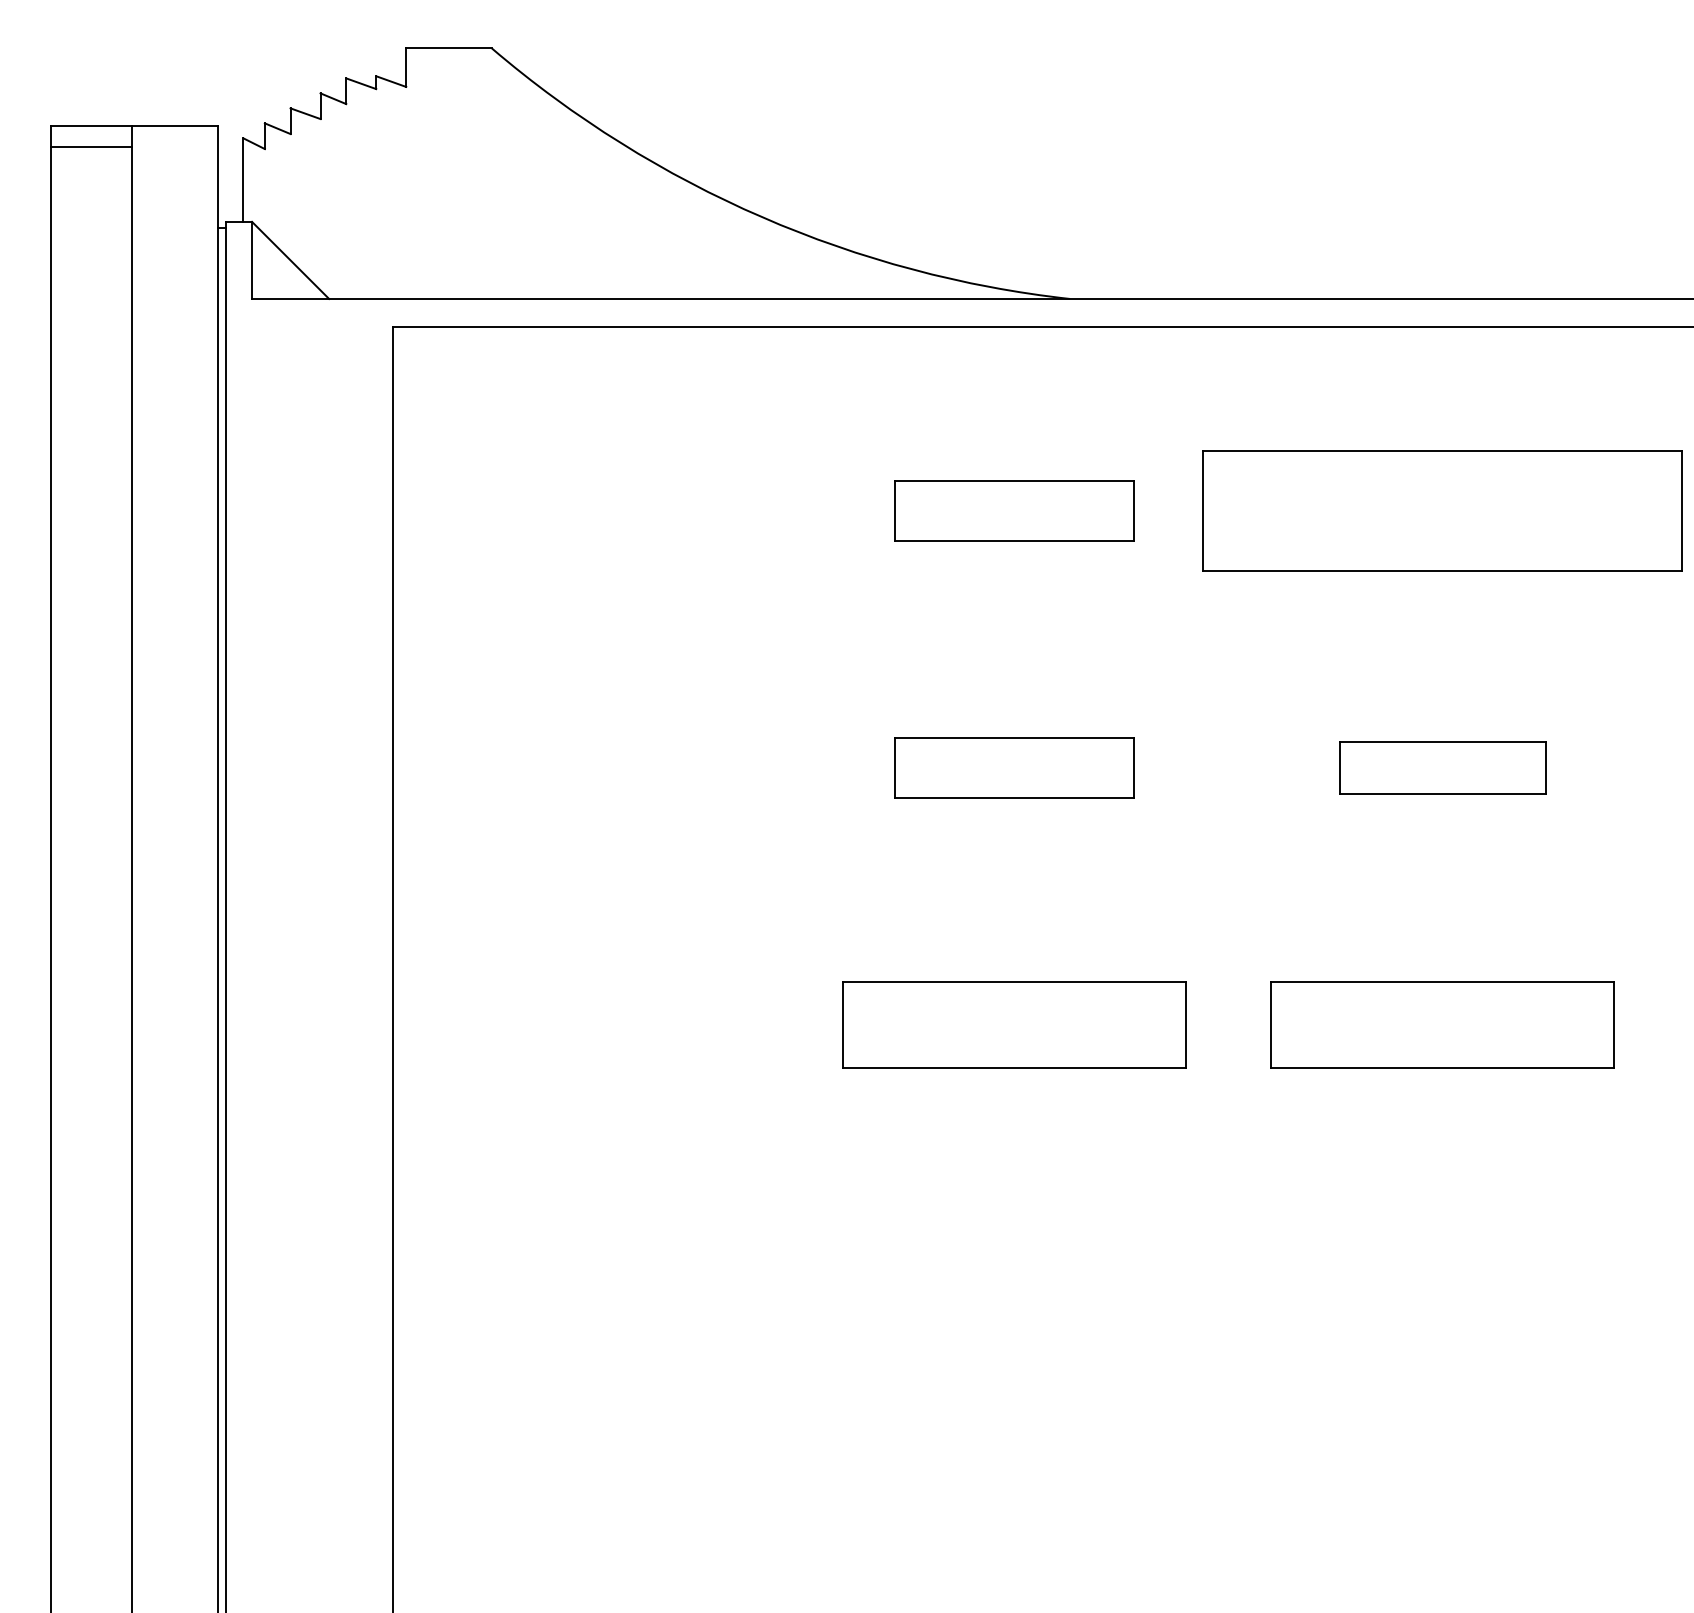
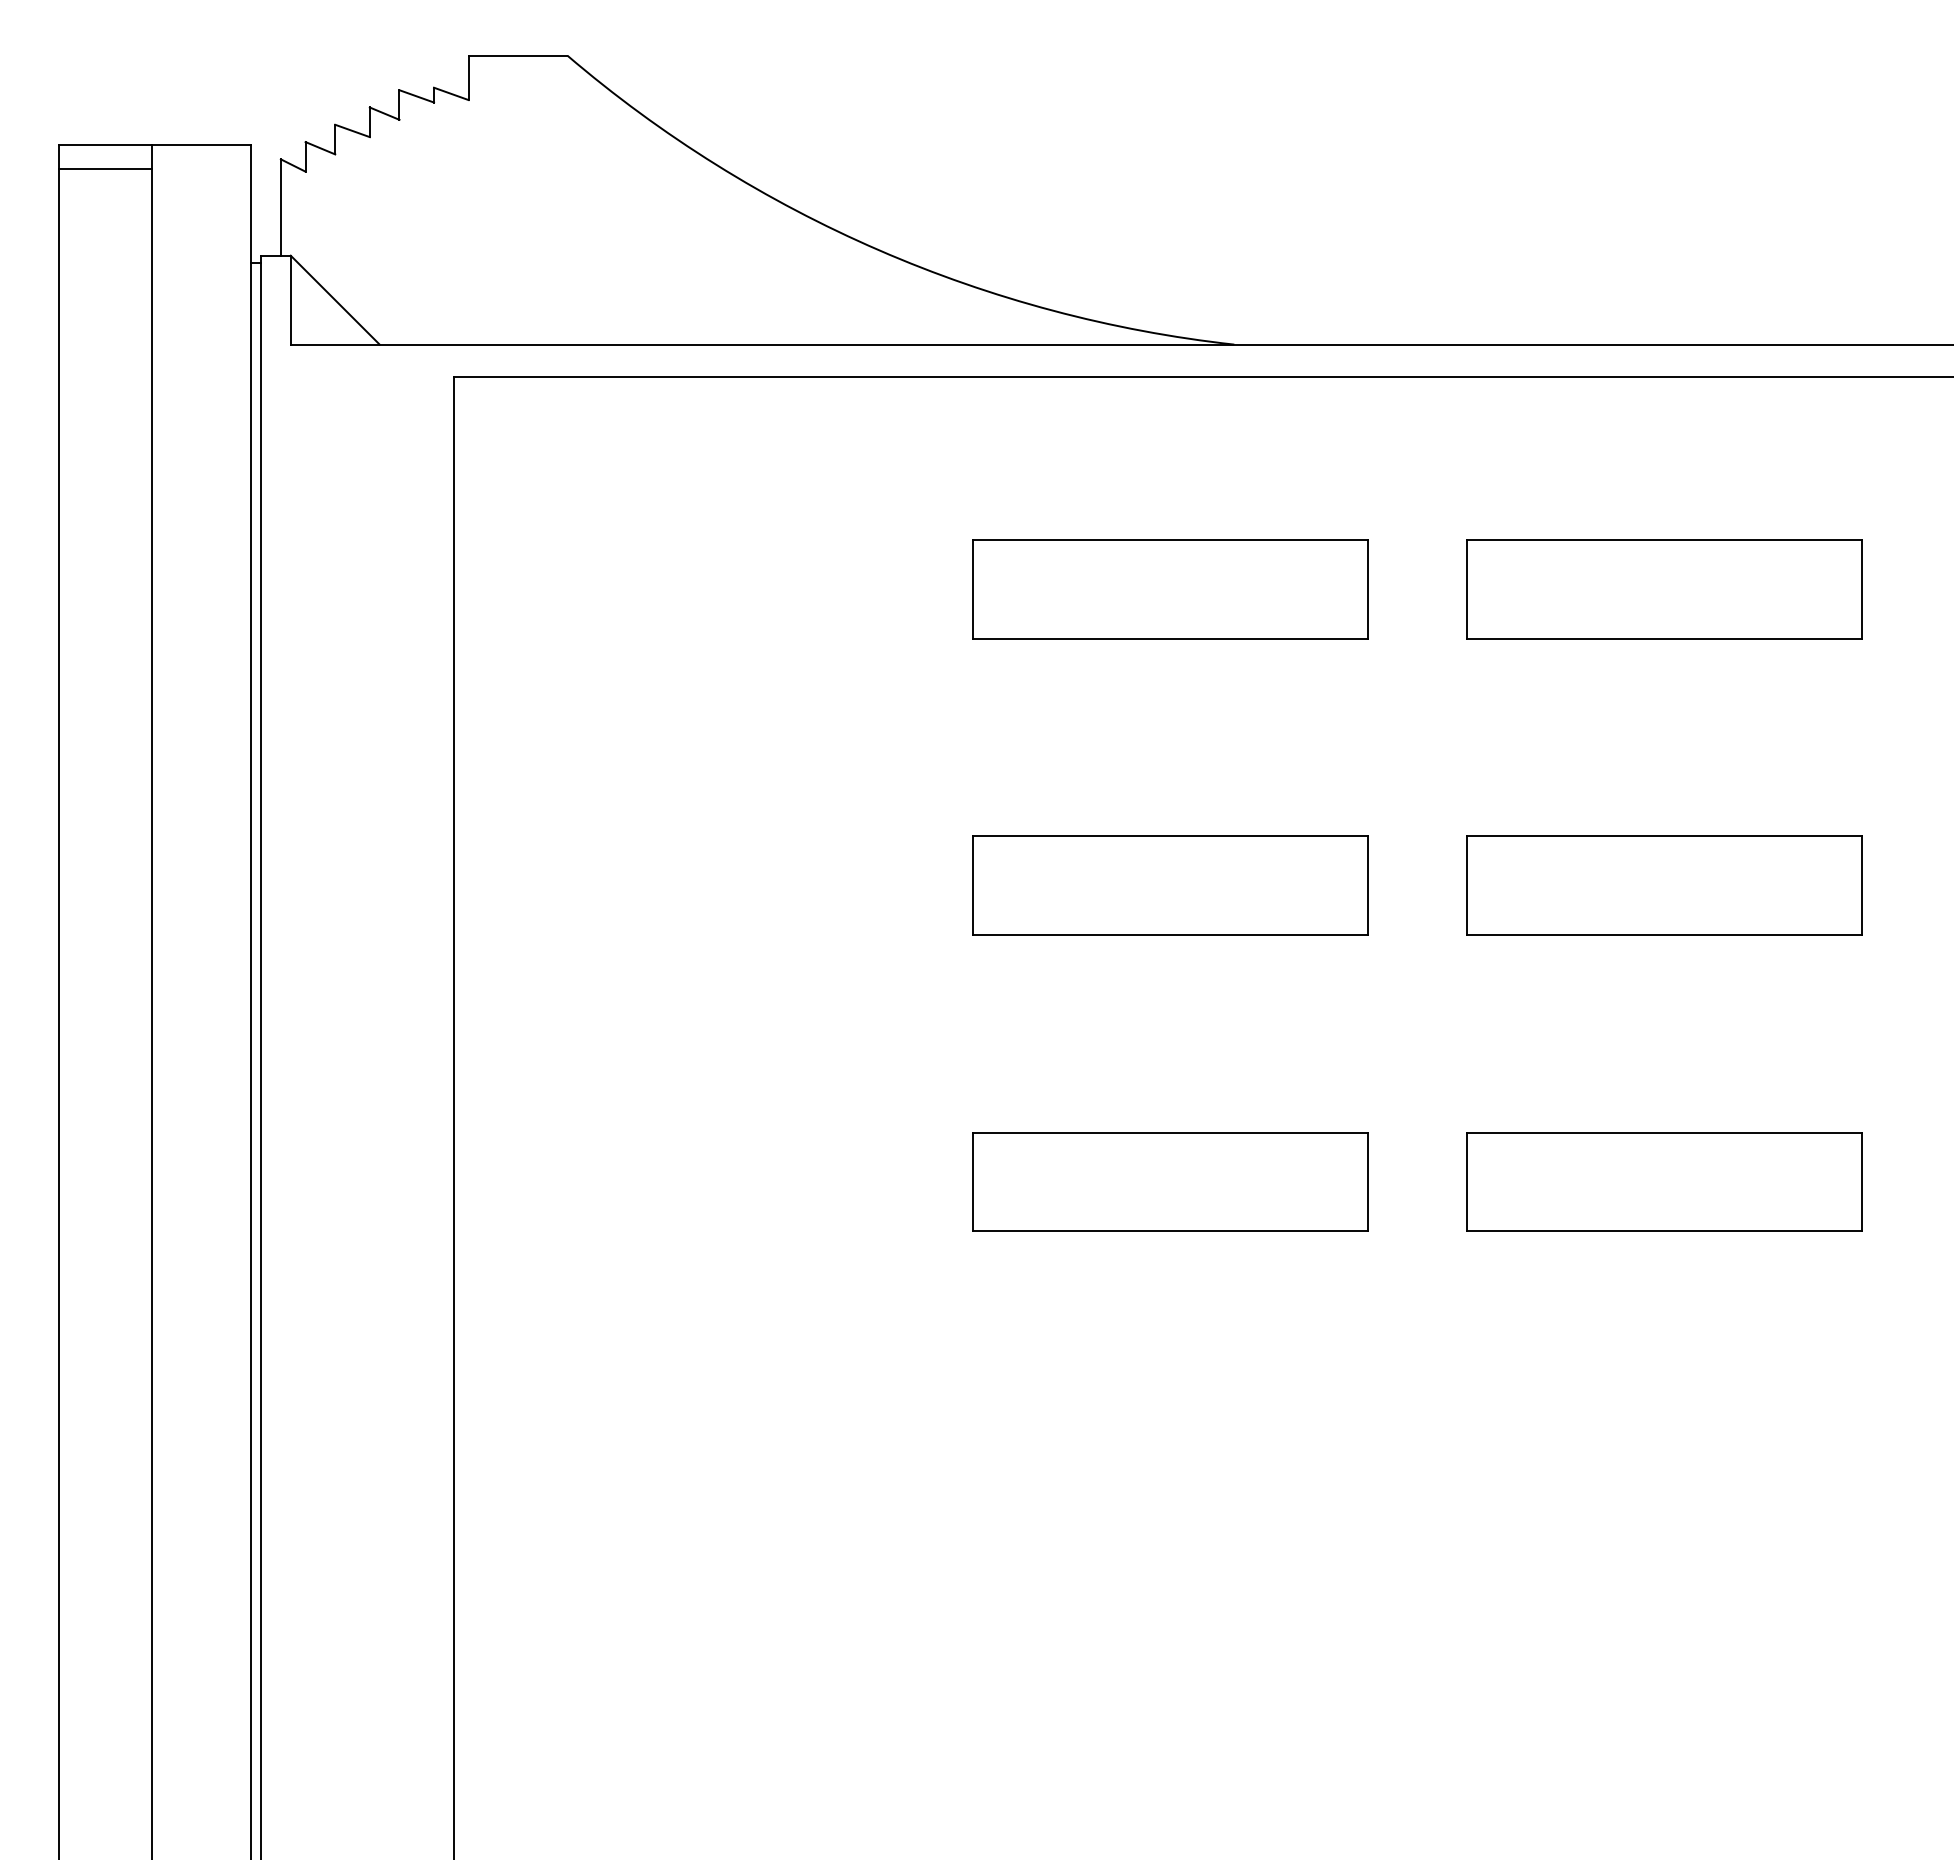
part: (1014, 511) -> (1170, 589), size x1.43
part: (1443, 511) -> (1664, 589), size x0.71
part: (1014, 767) -> (1170, 885), size x1.43
part: (1443, 767) -> (1664, 885), size x1.67

